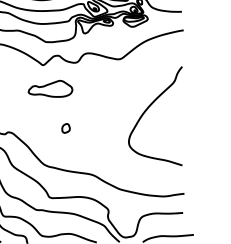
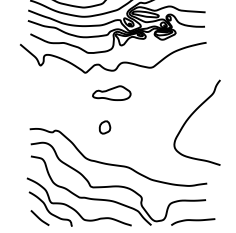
part: (50, 88) -> (111, 92), moved
curve: (148, 108) -> (191, 116), moved
part: (66, 127) -> (105, 126), size x1.6

